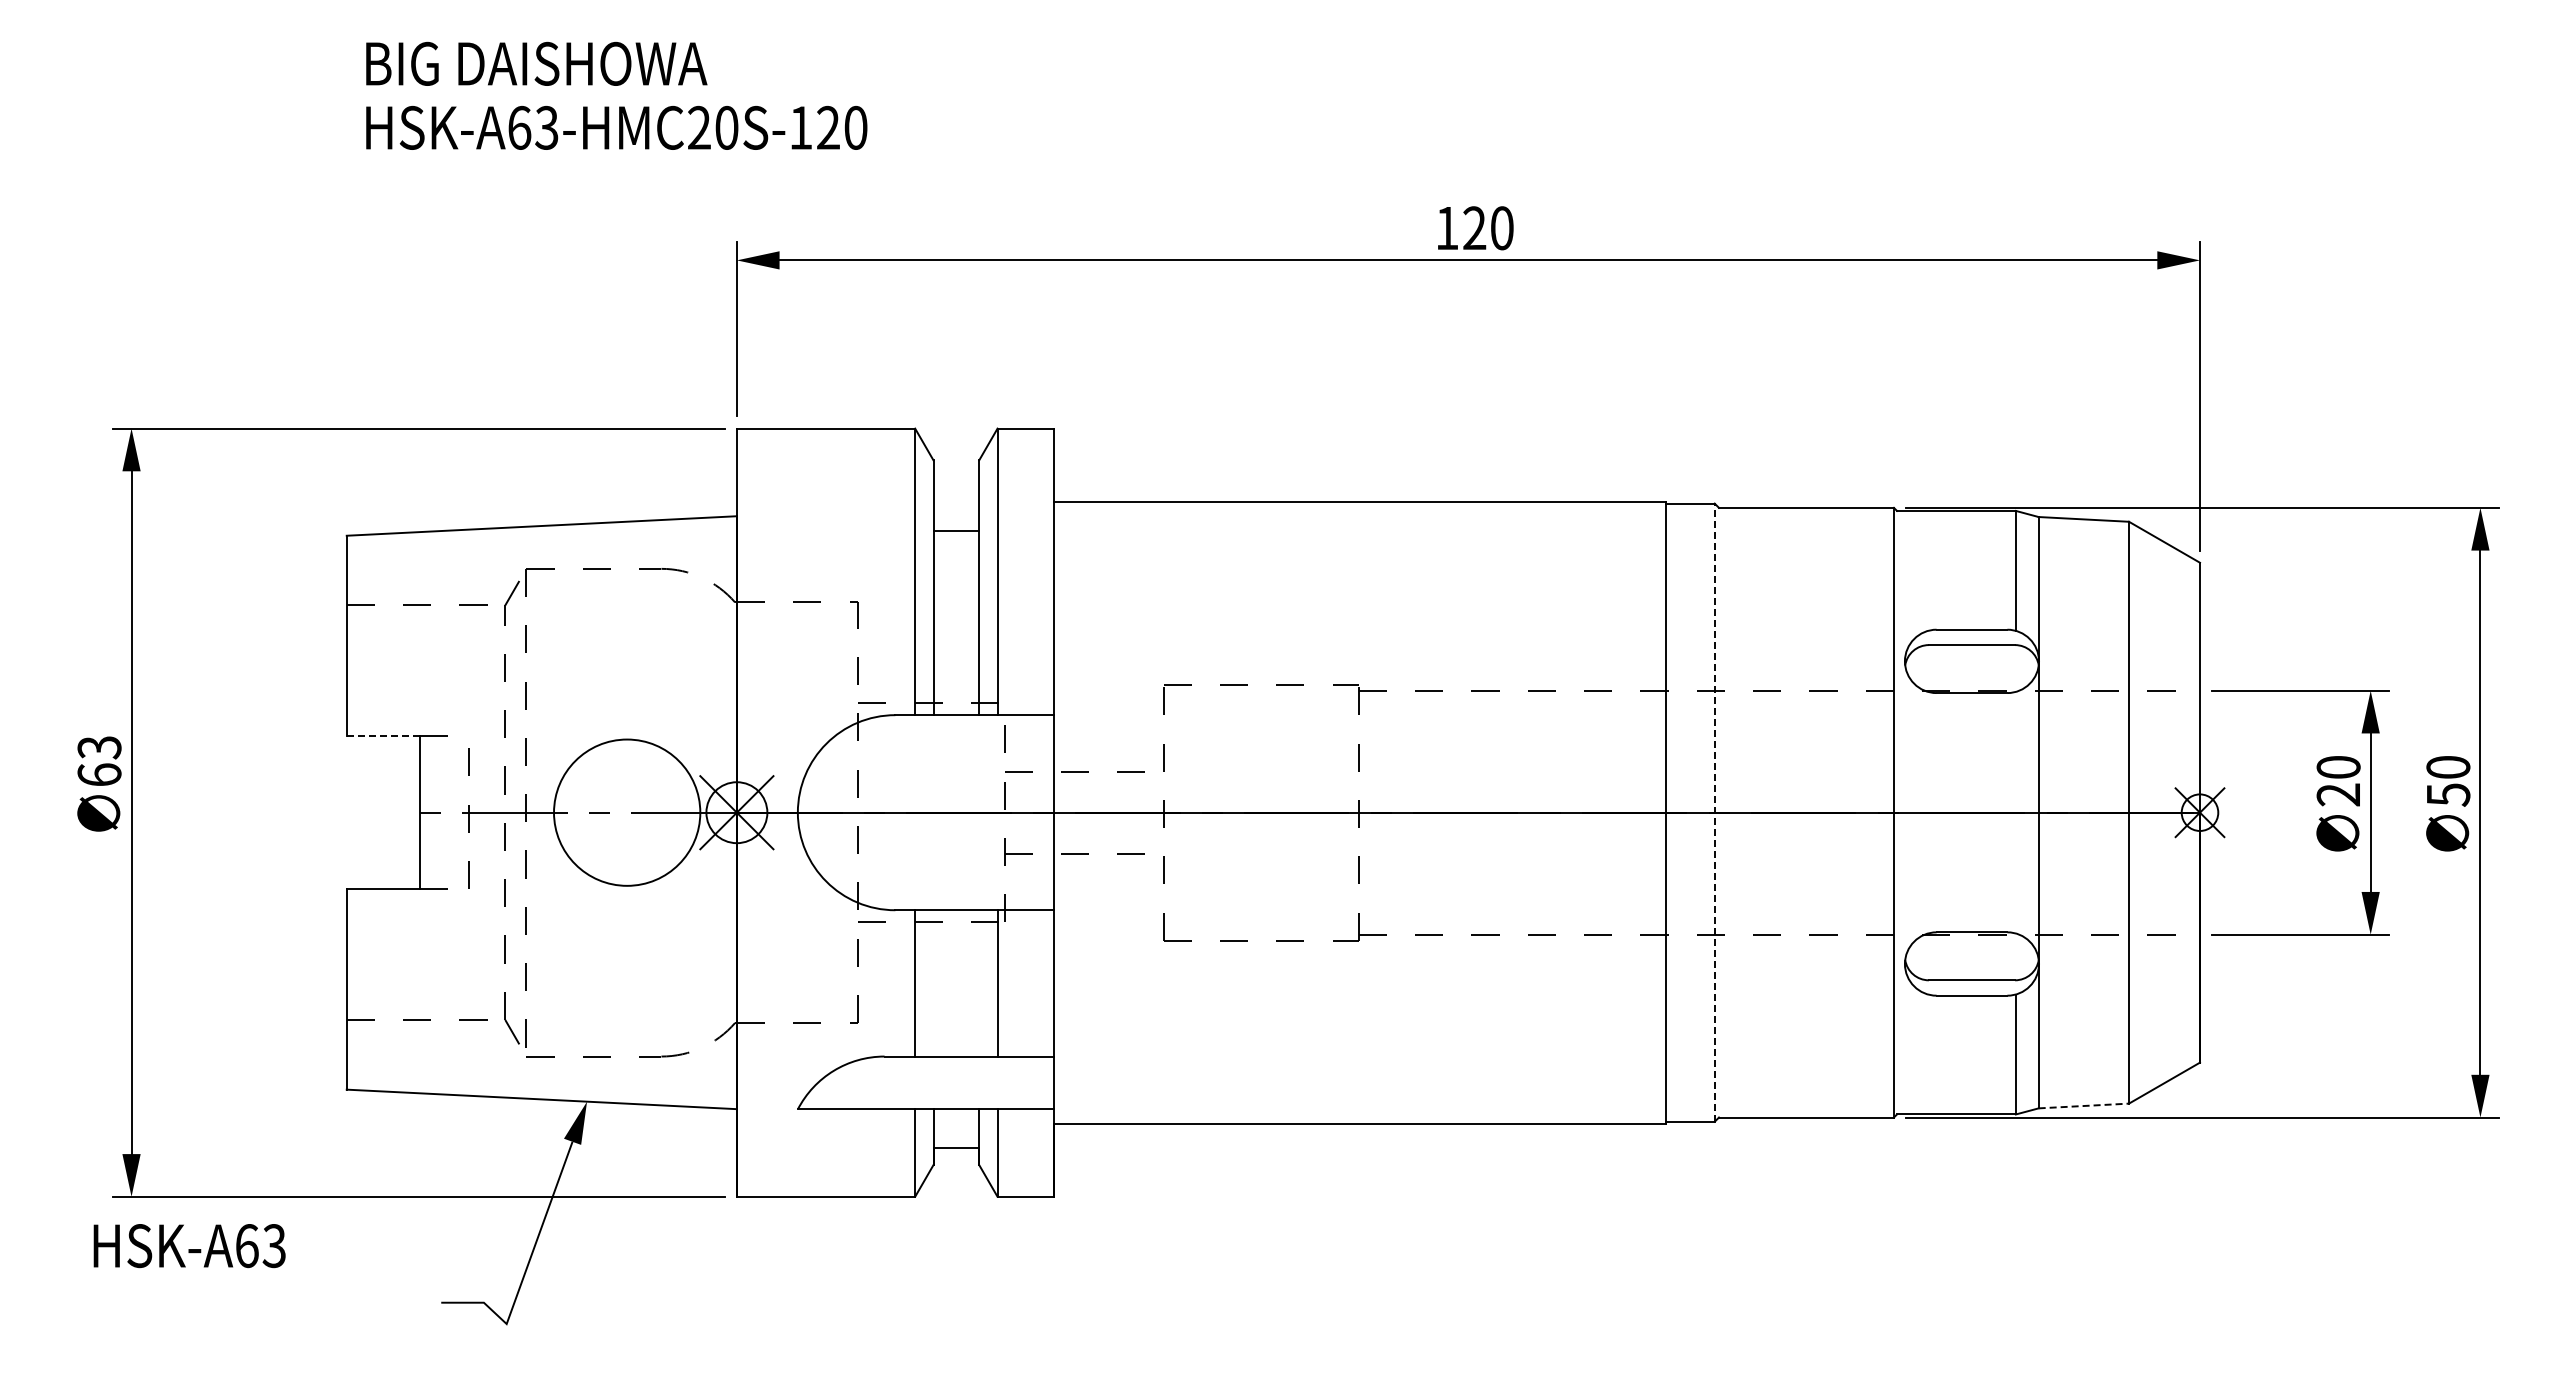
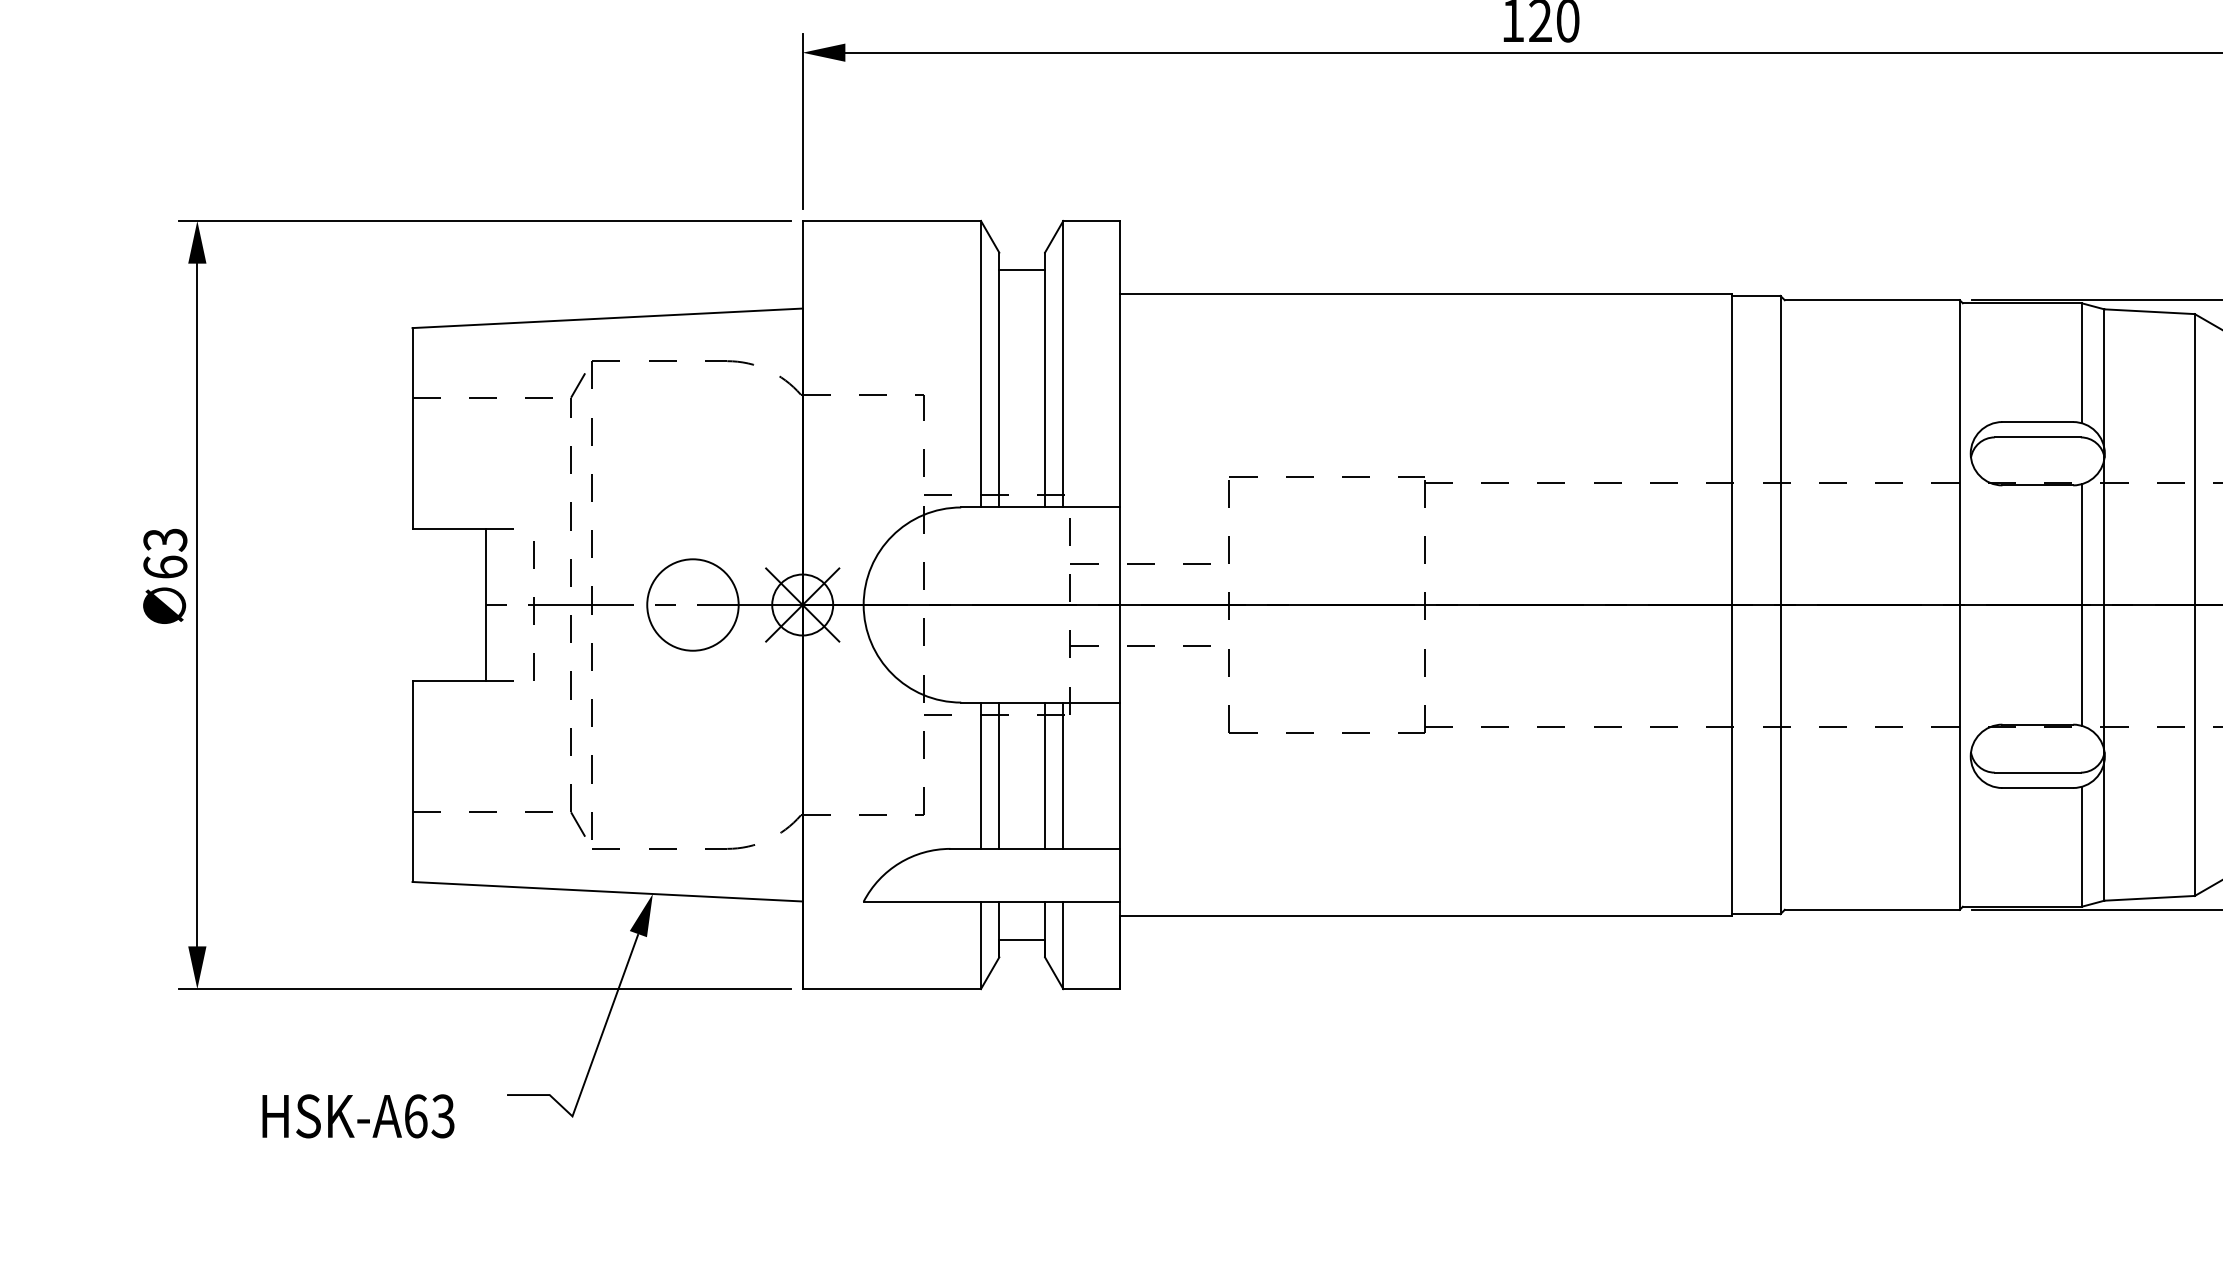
line: (956, 531) -> (1022, 269), moved
line: (383, 736) -> (449, 528), dashed -> solid
circle: (626, 812) -> (692, 604), size x0.62
line: (1714, 812) -> (1780, 604), dashed -> solid
line: (2015, 812) -> (2081, 604), added
line: (933, 983) -> (999, 775), added
line: (979, 983) -> (1045, 775), added
line: (2084, 1105) -> (2150, 897), dashed -> solid
text: (189, 1246) -> (358, 1116), moved

